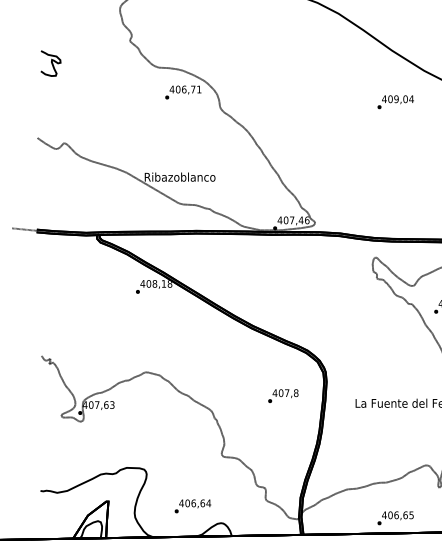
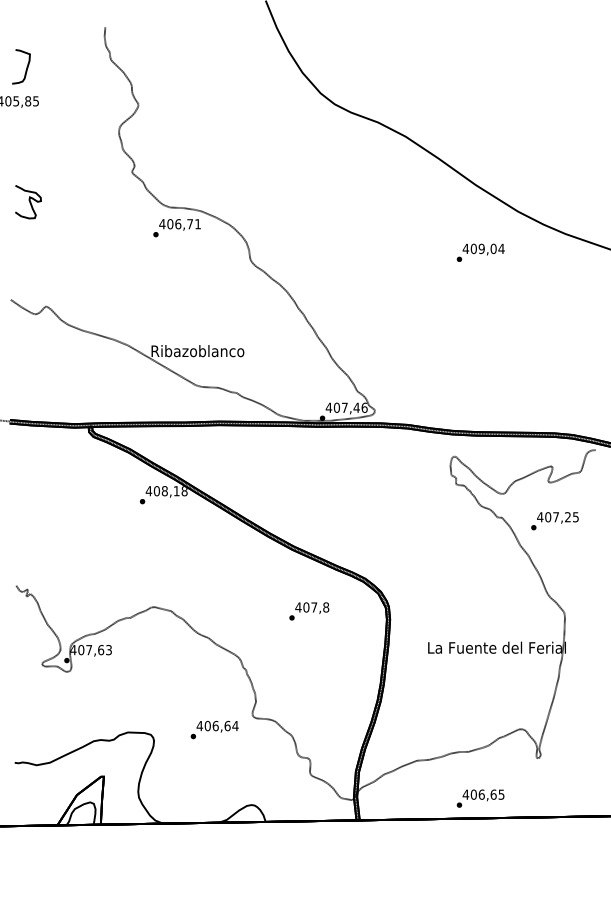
text: (182, 92) -> (176, 228), moved
text: (283, 396) -> (309, 611), moved
text: (192, 505) -> (214, 729), moved

